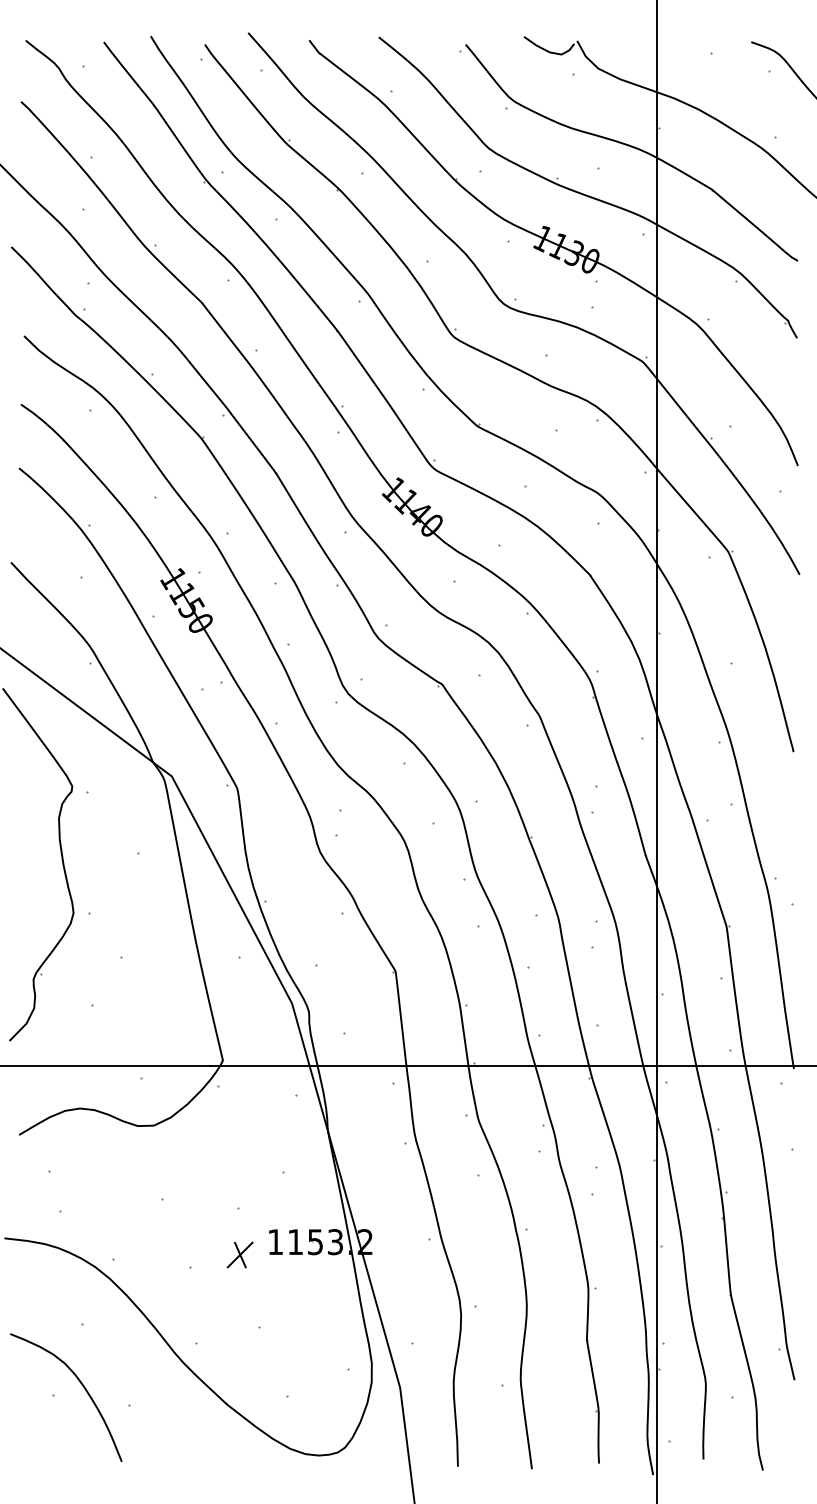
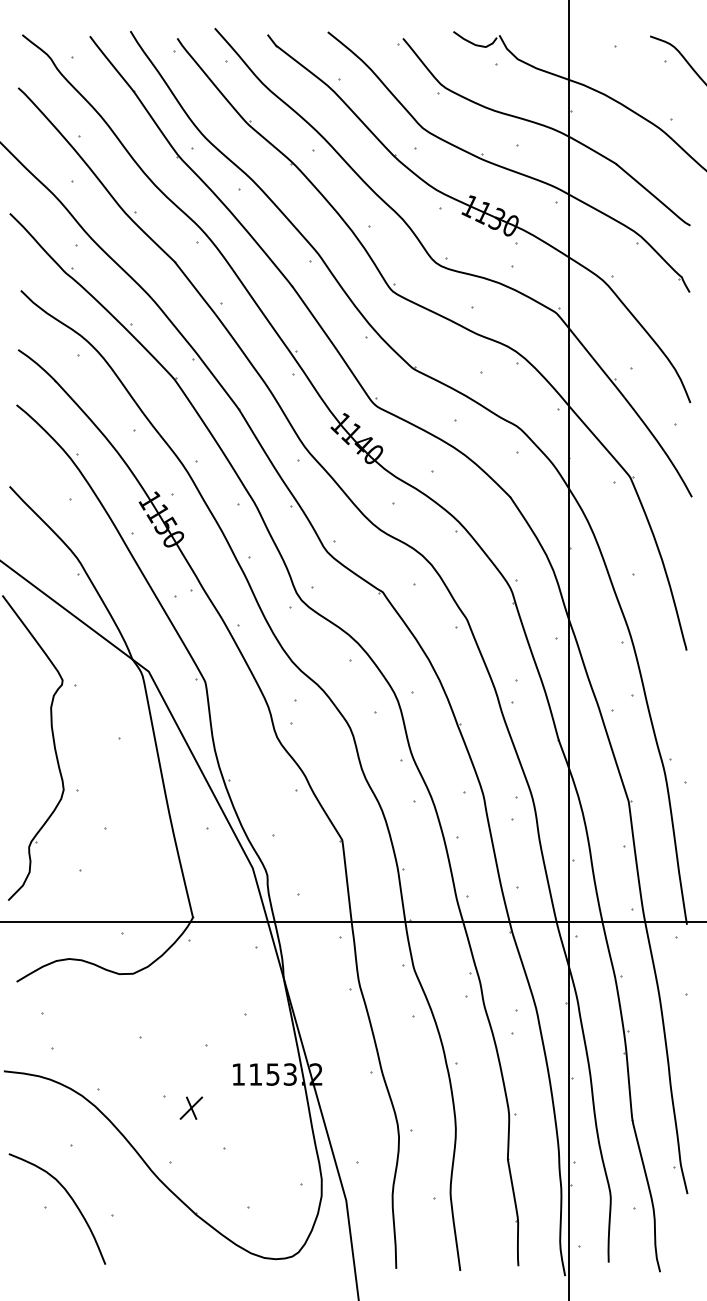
part: (239, 1254) -> (190, 1107), moved

